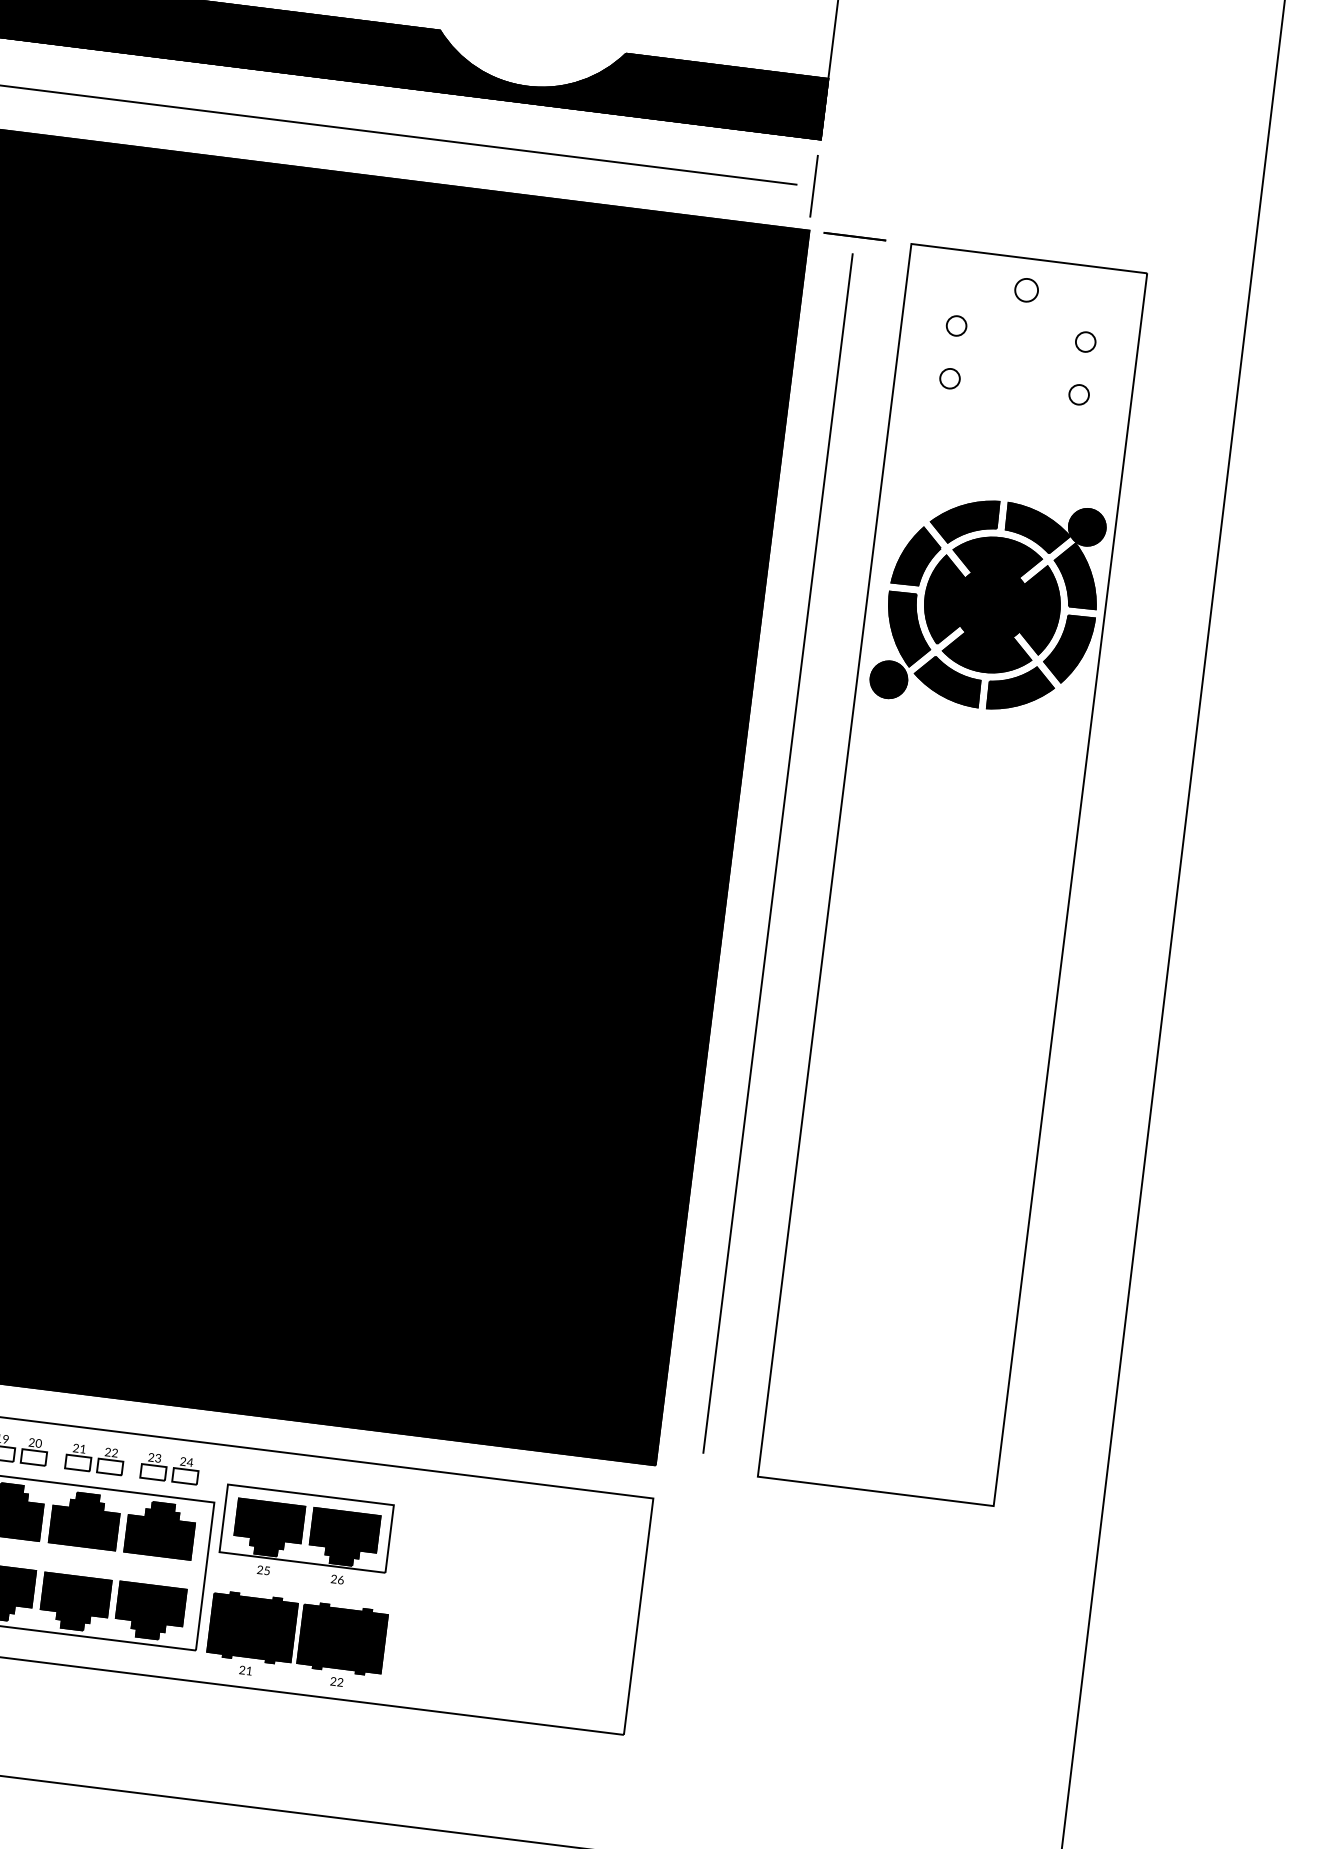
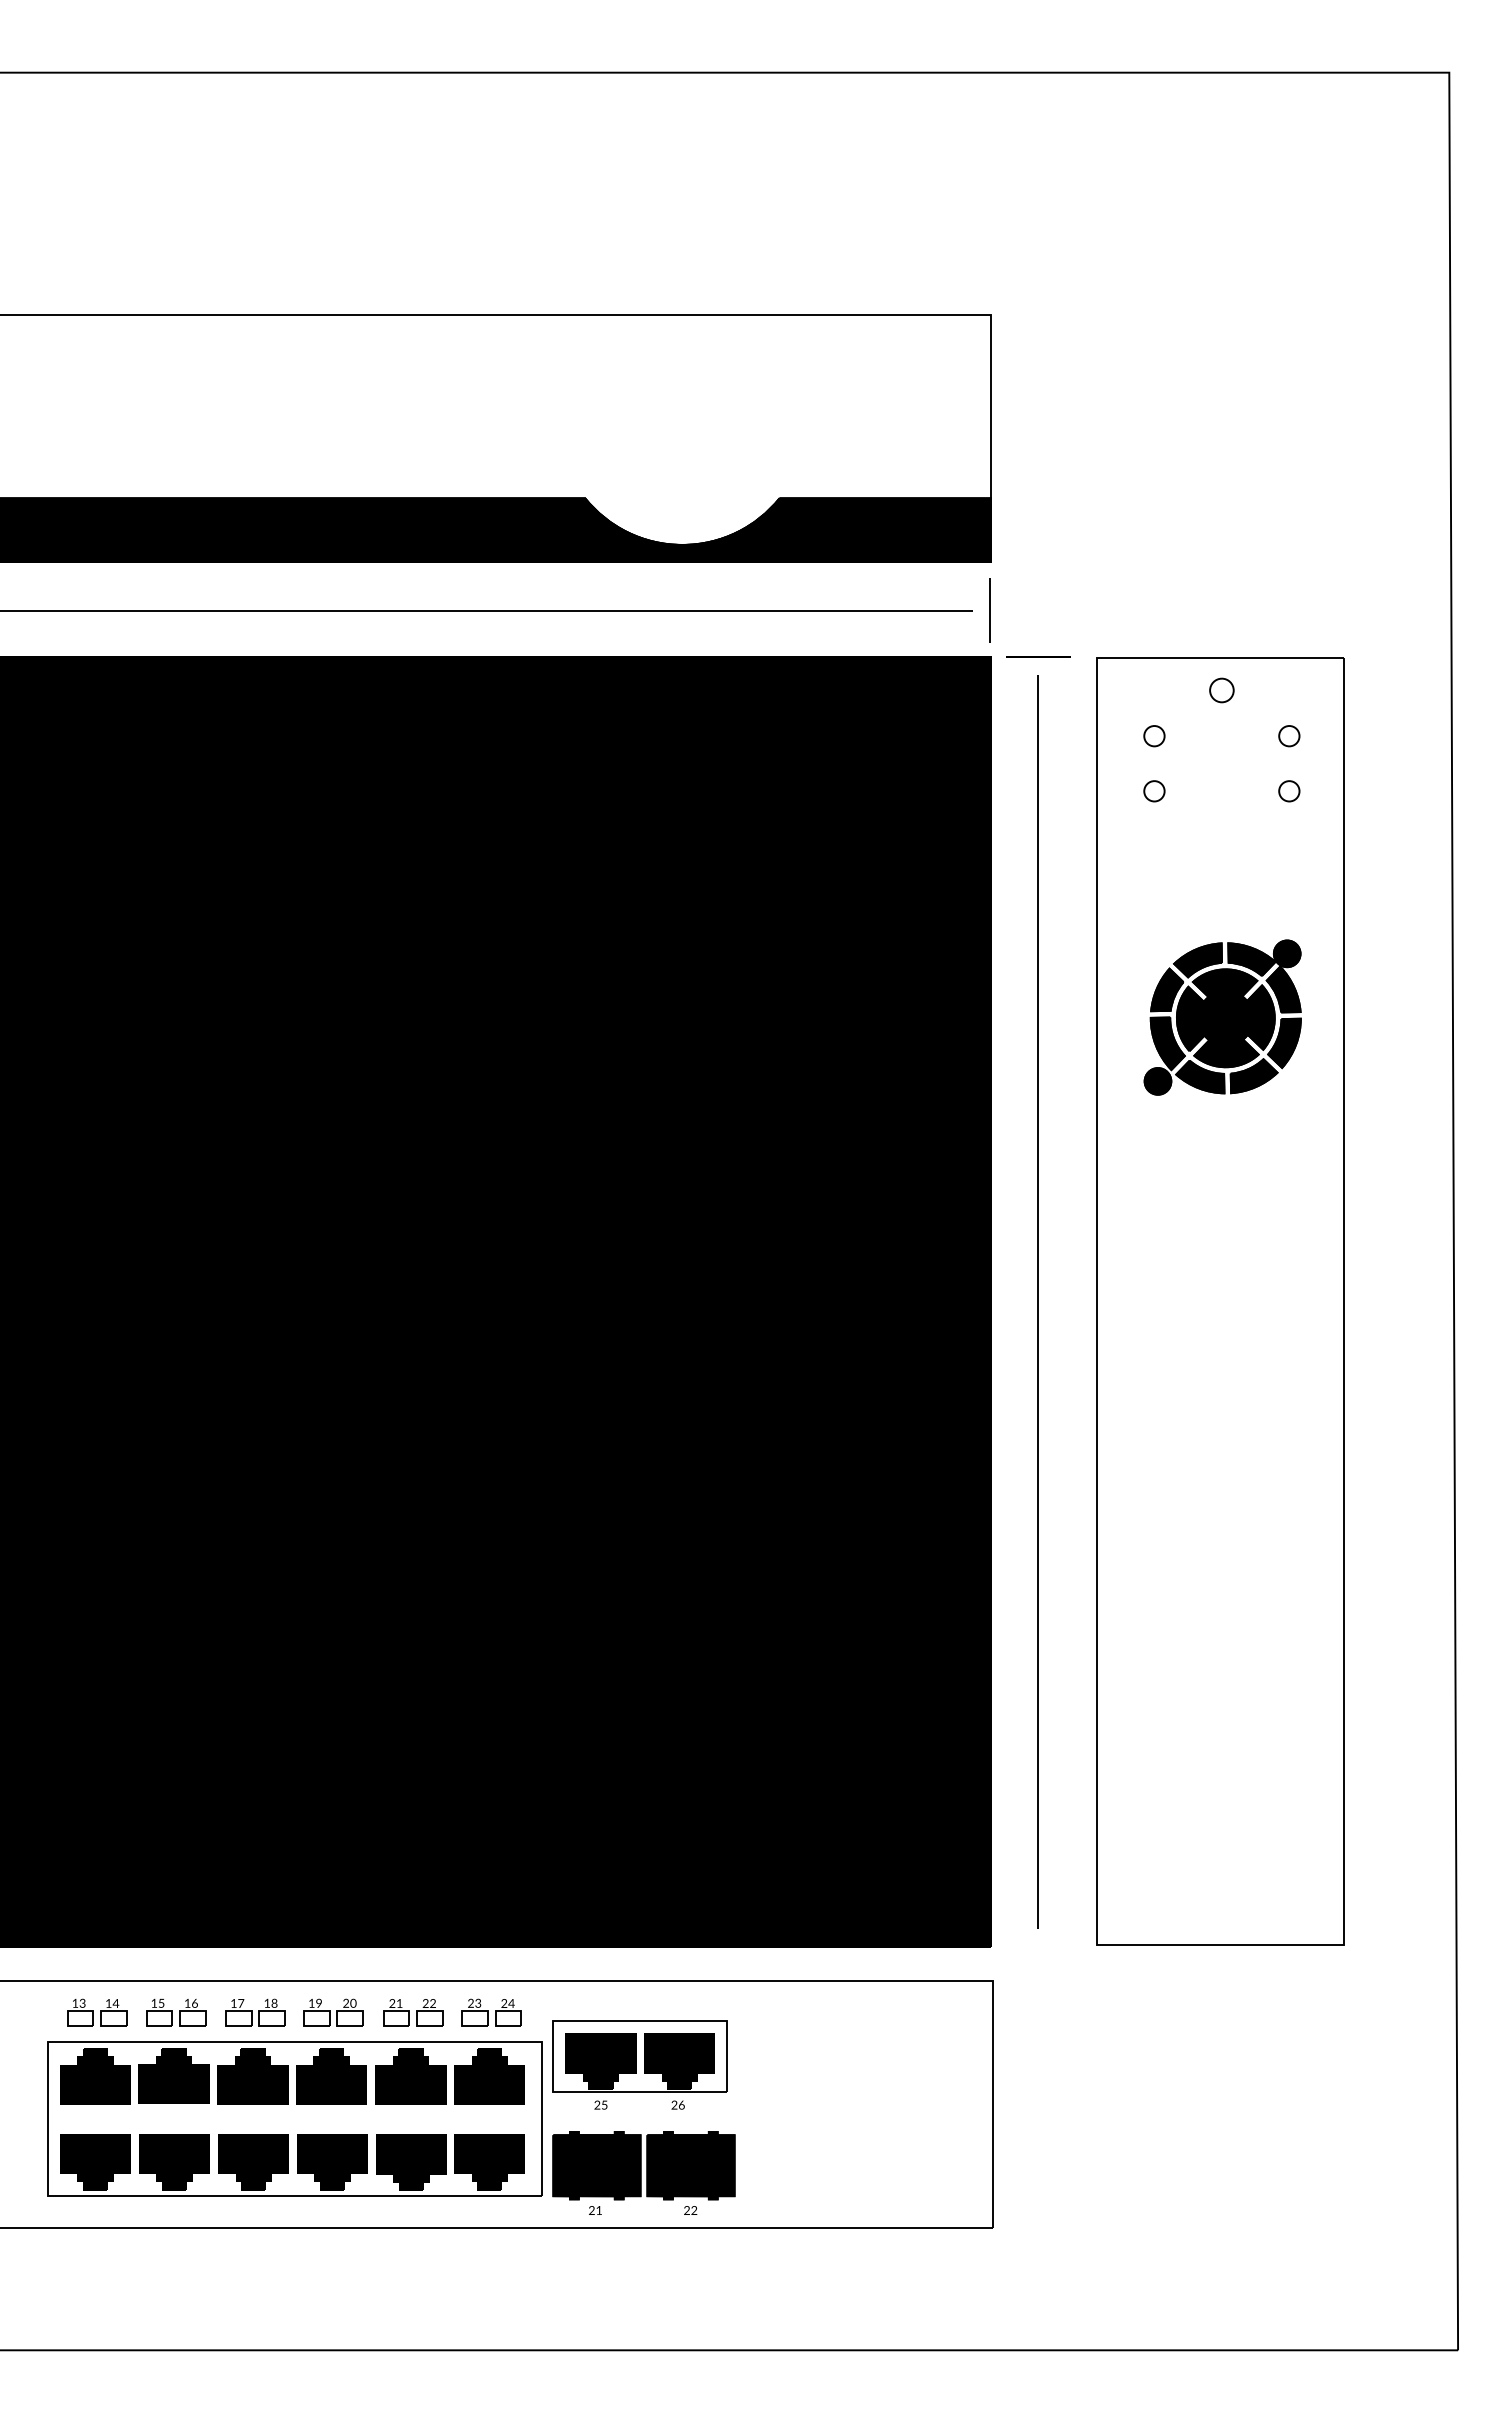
part: (988, 603) -> (1222, 1017), size x0.7

